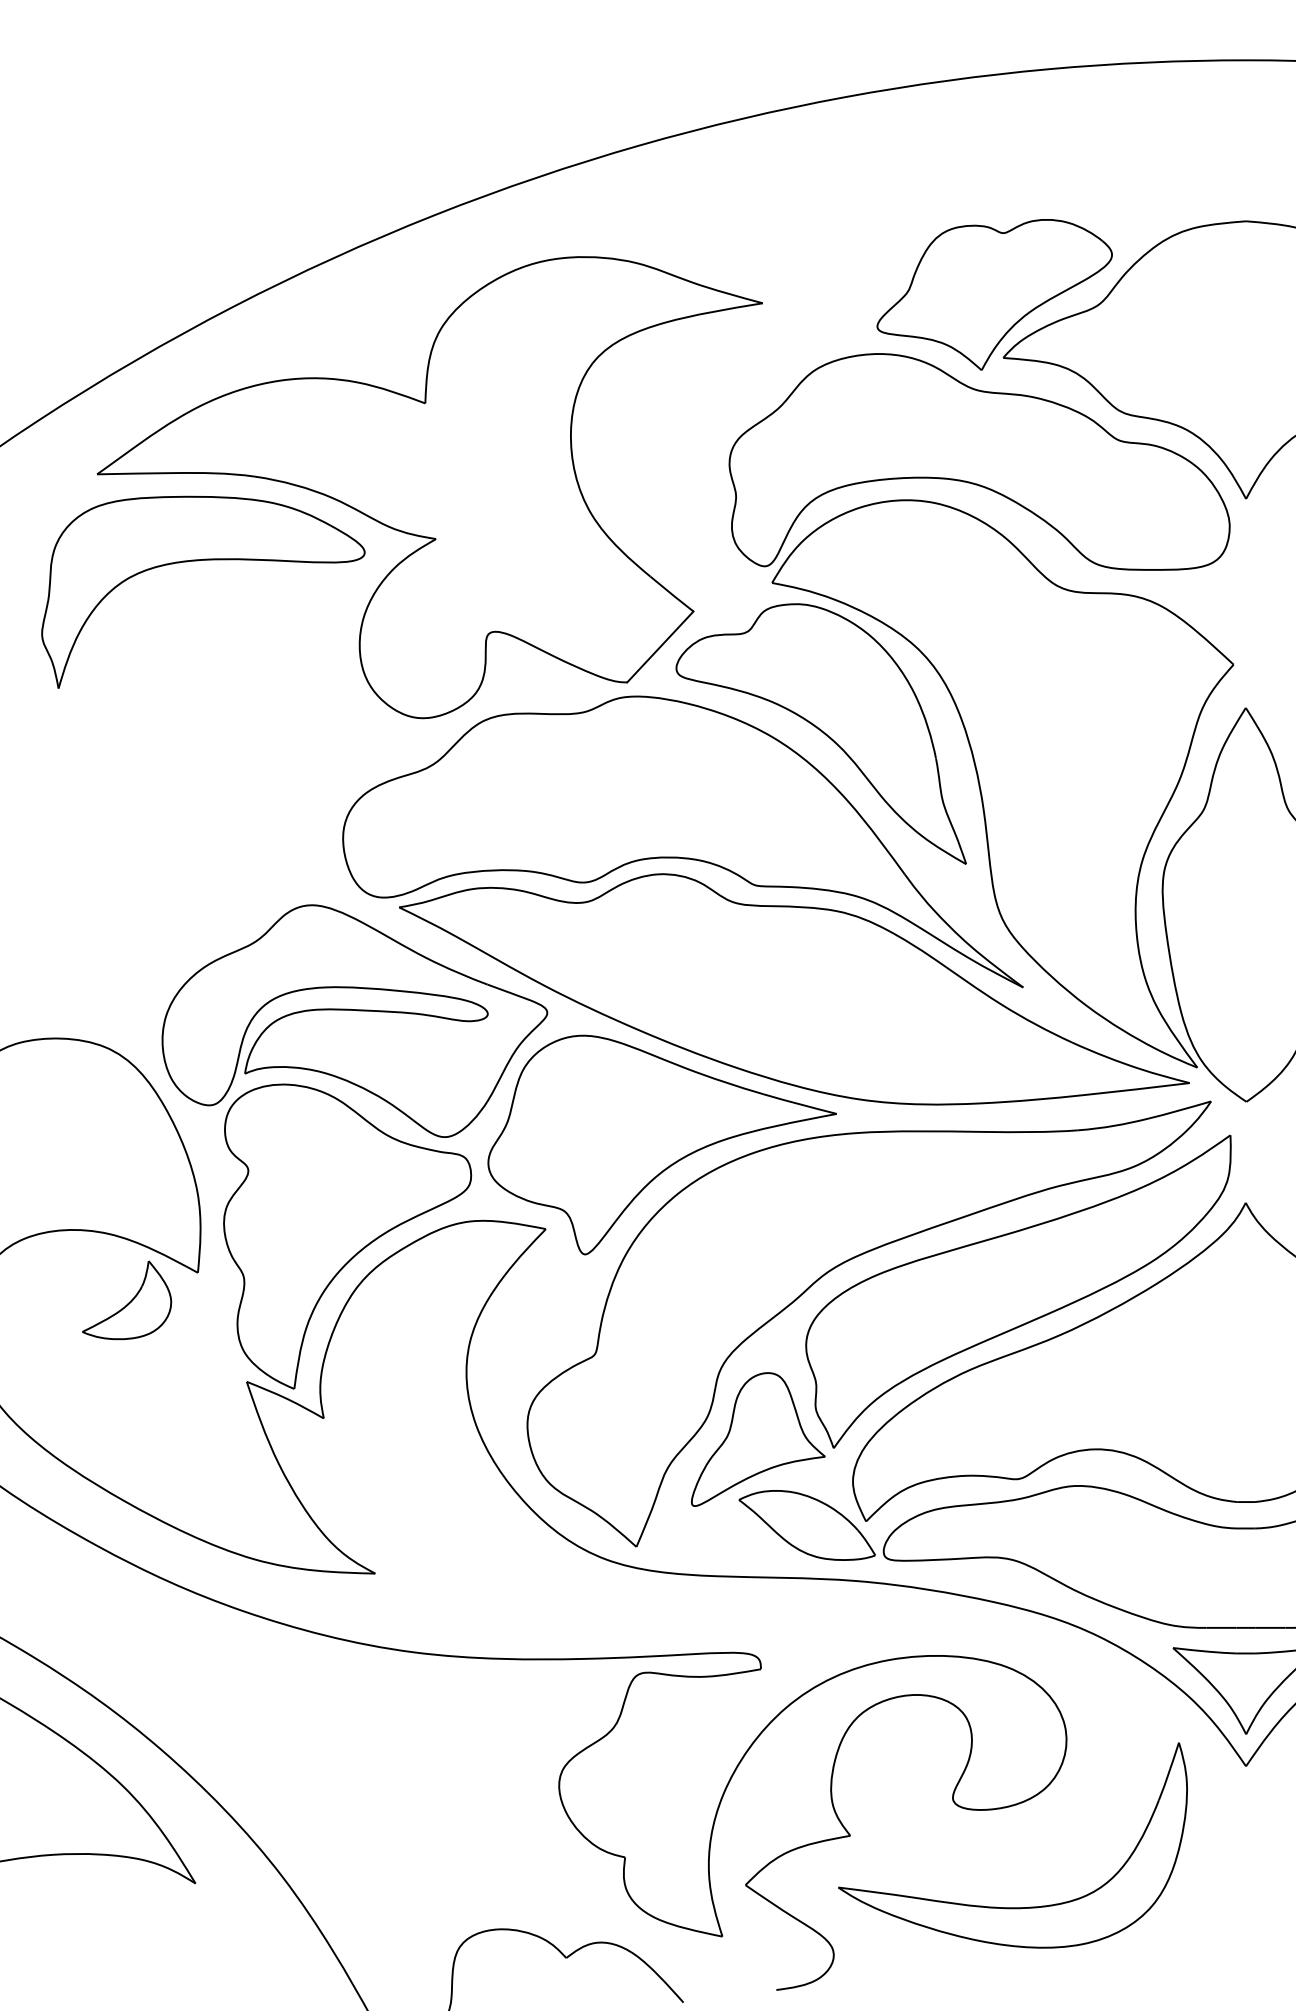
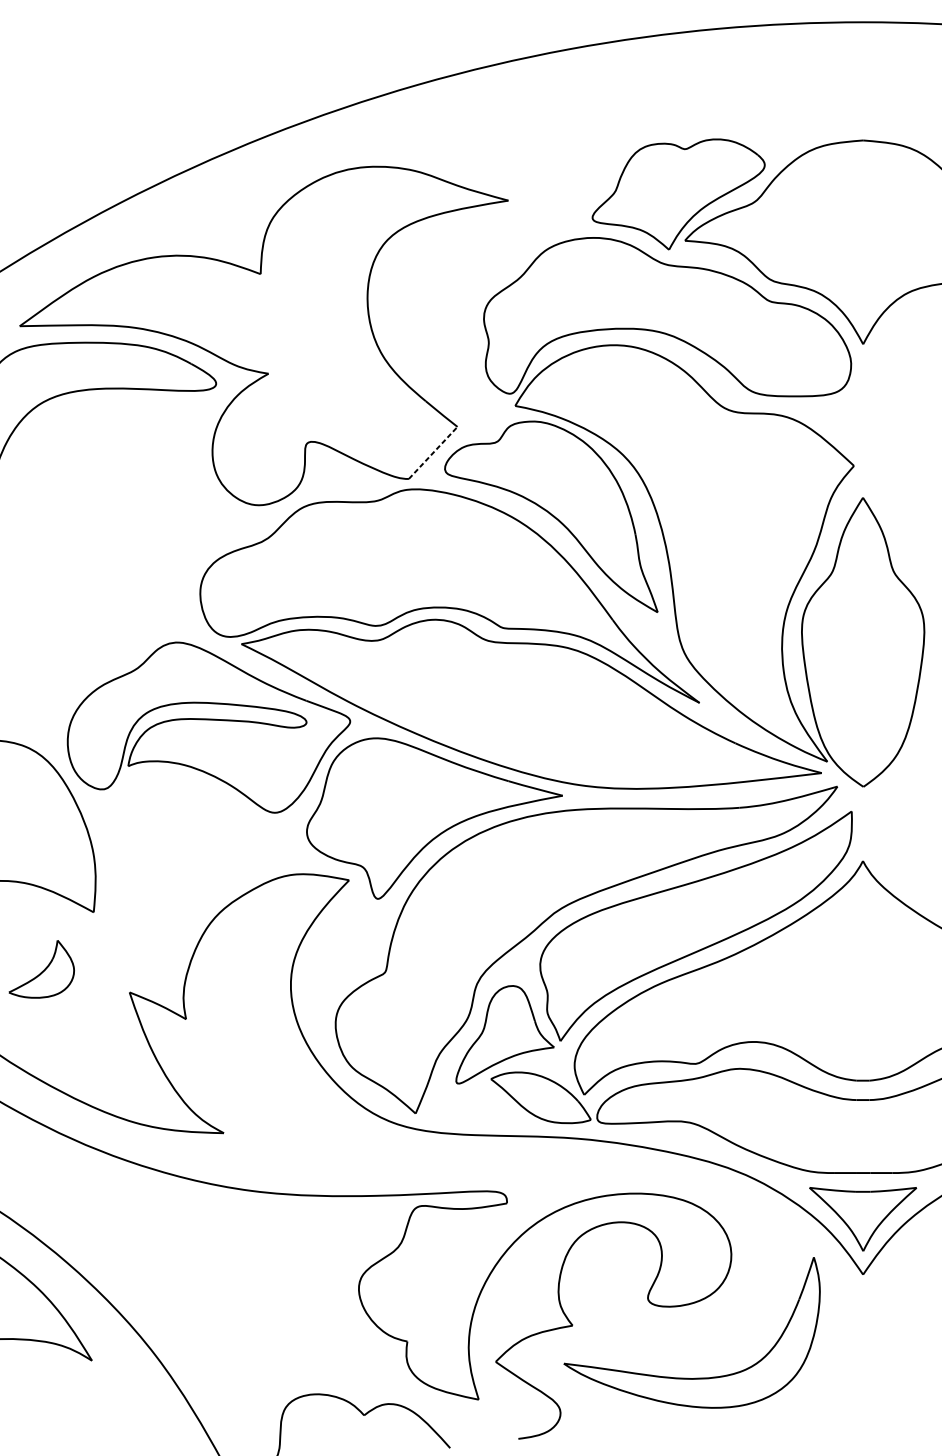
line: (660, 646) -> (433, 452), solid -> dashed
part: (347, 1236) -> (203, 885), removed
part: (127, 1300) -> (42, 969), moved

